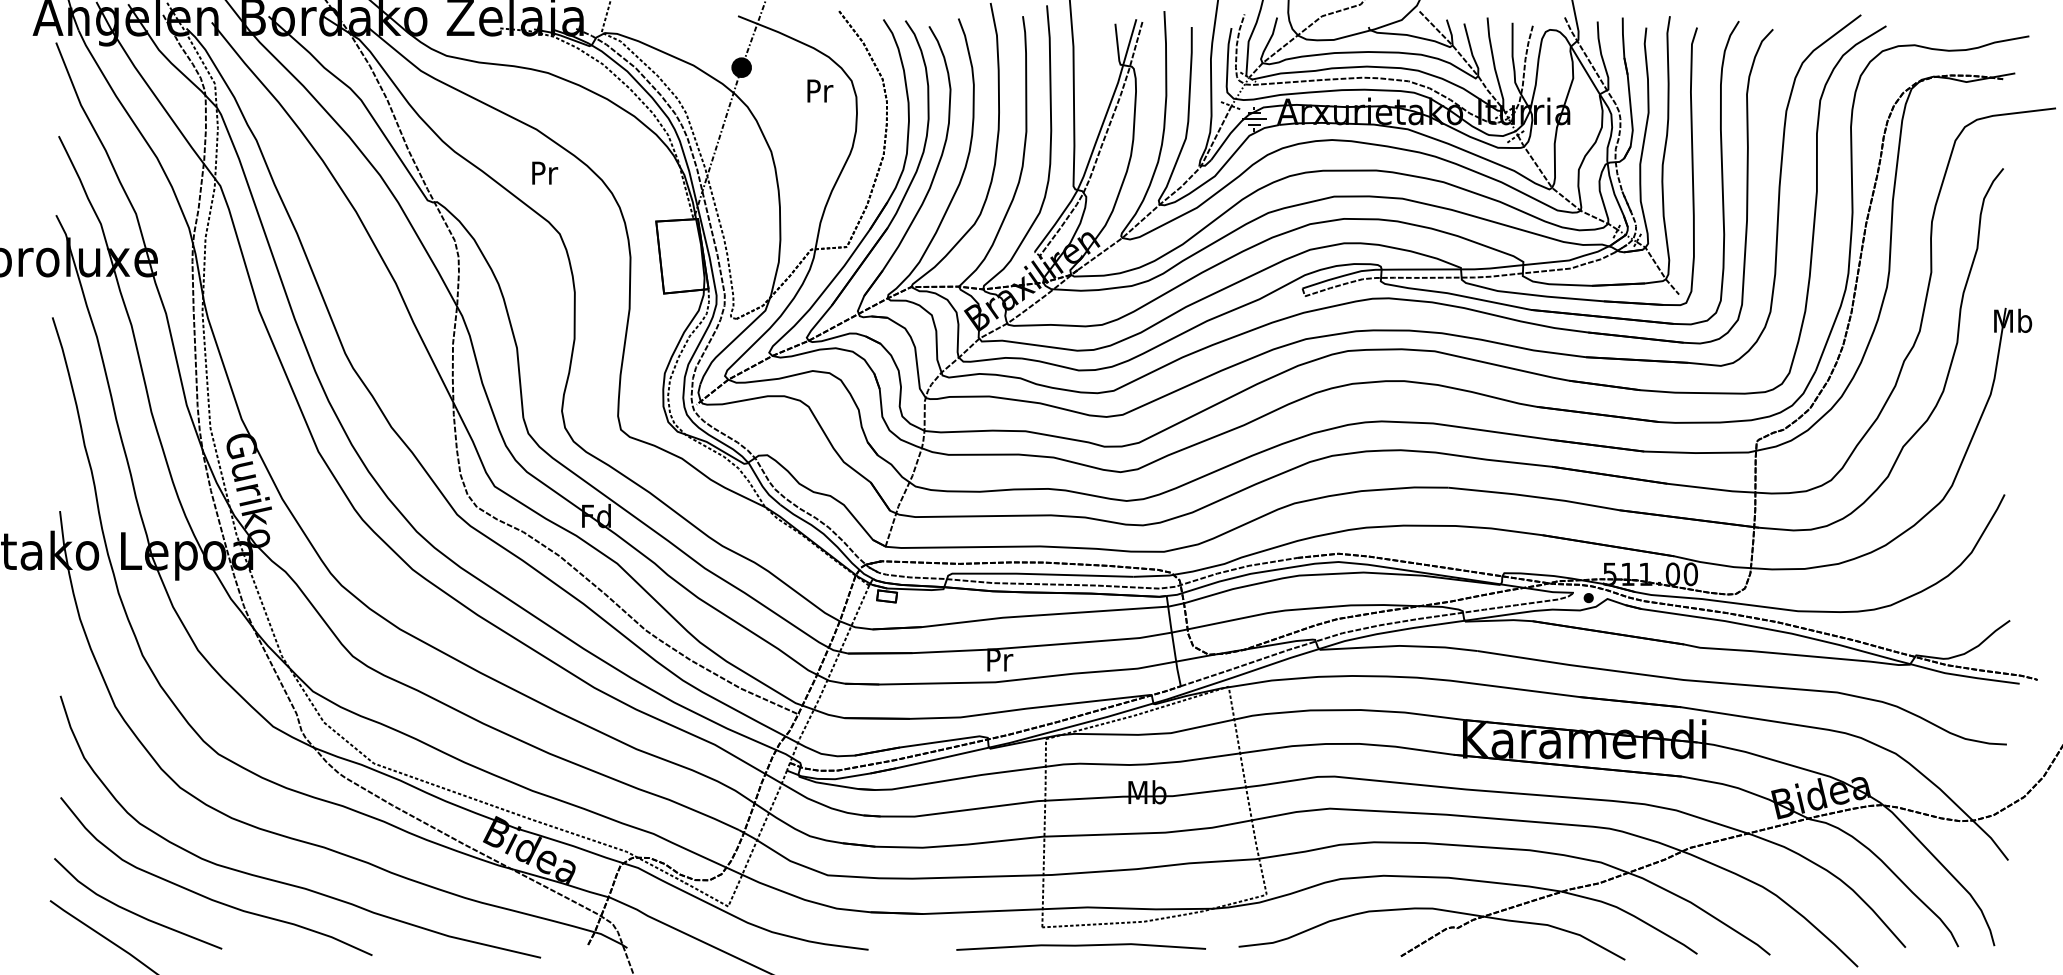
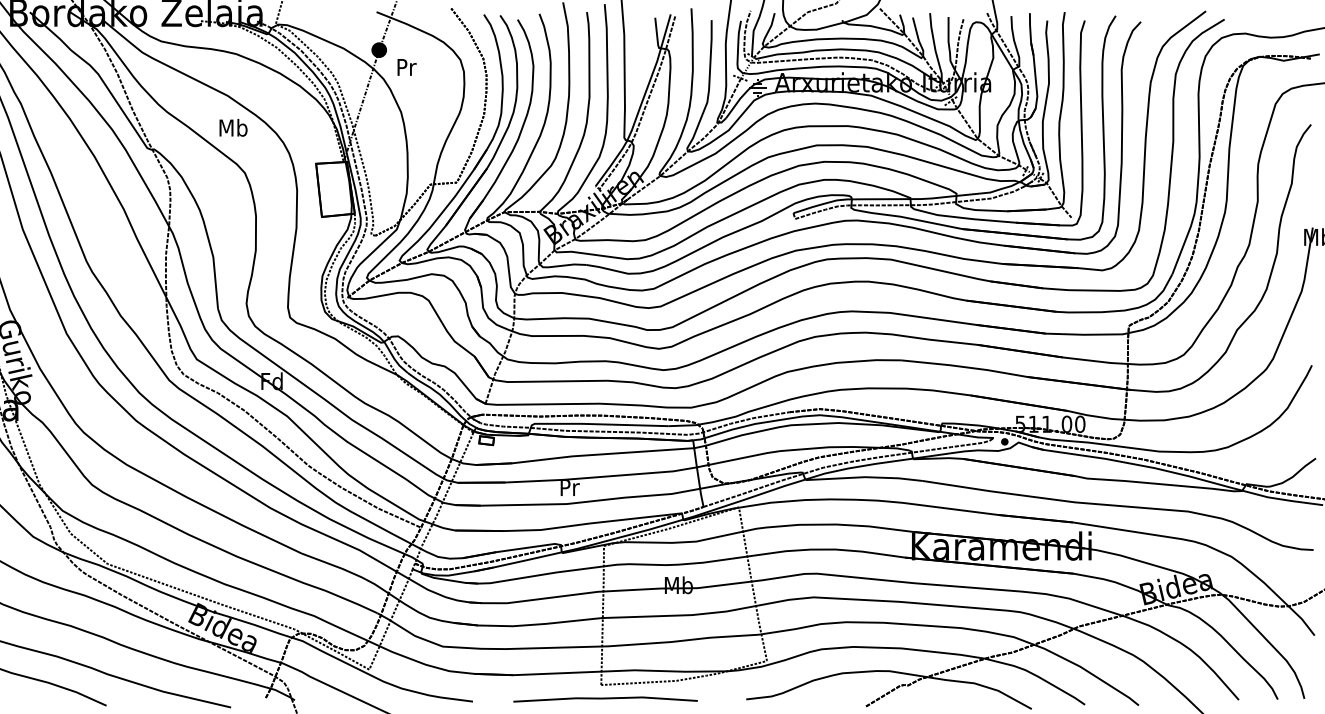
text: (820, 90) -> (407, 67), moved
text: (544, 172) -> (233, 127), Pr -> Mb
line: (1080, 946) -> (605, 699), moved

